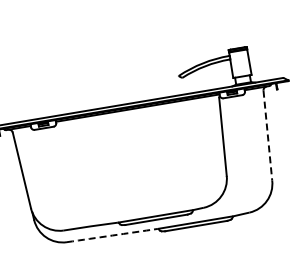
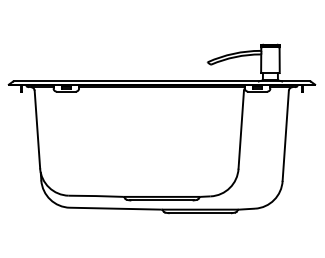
line: (267, 136) -> (285, 136), dashed -> solid
arc: (111, 235) -> (115, 208), dashed -> solid

